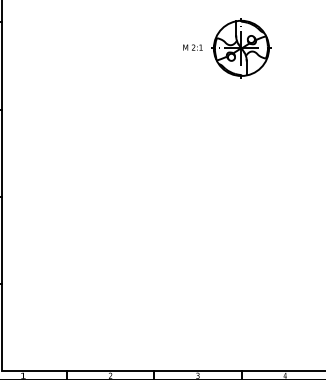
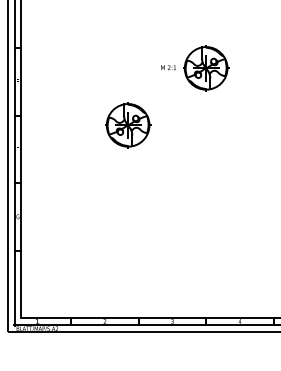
part: (141, 122) -> (128, 125), added

